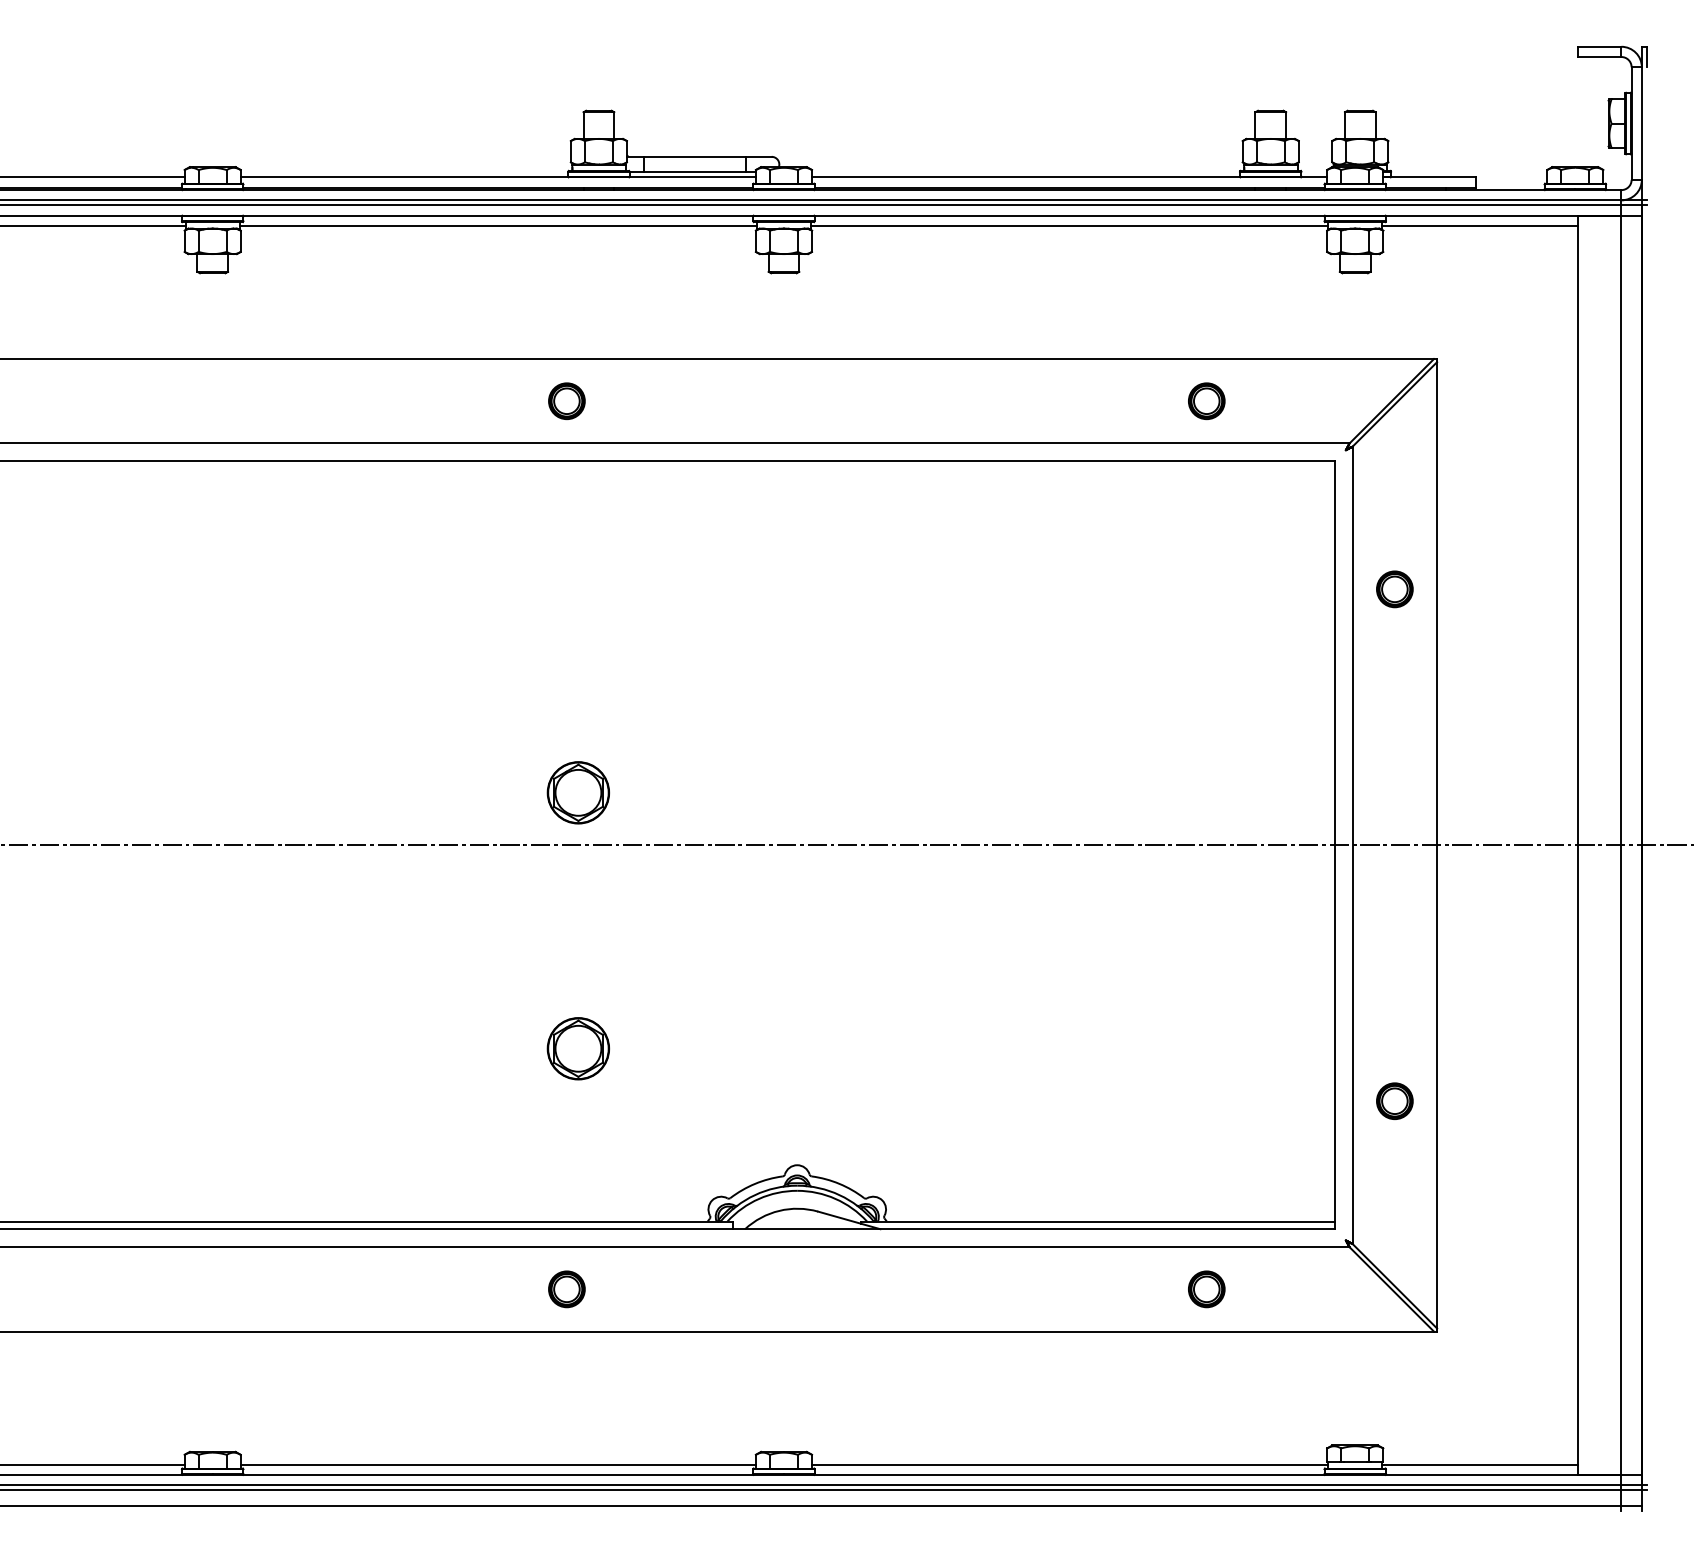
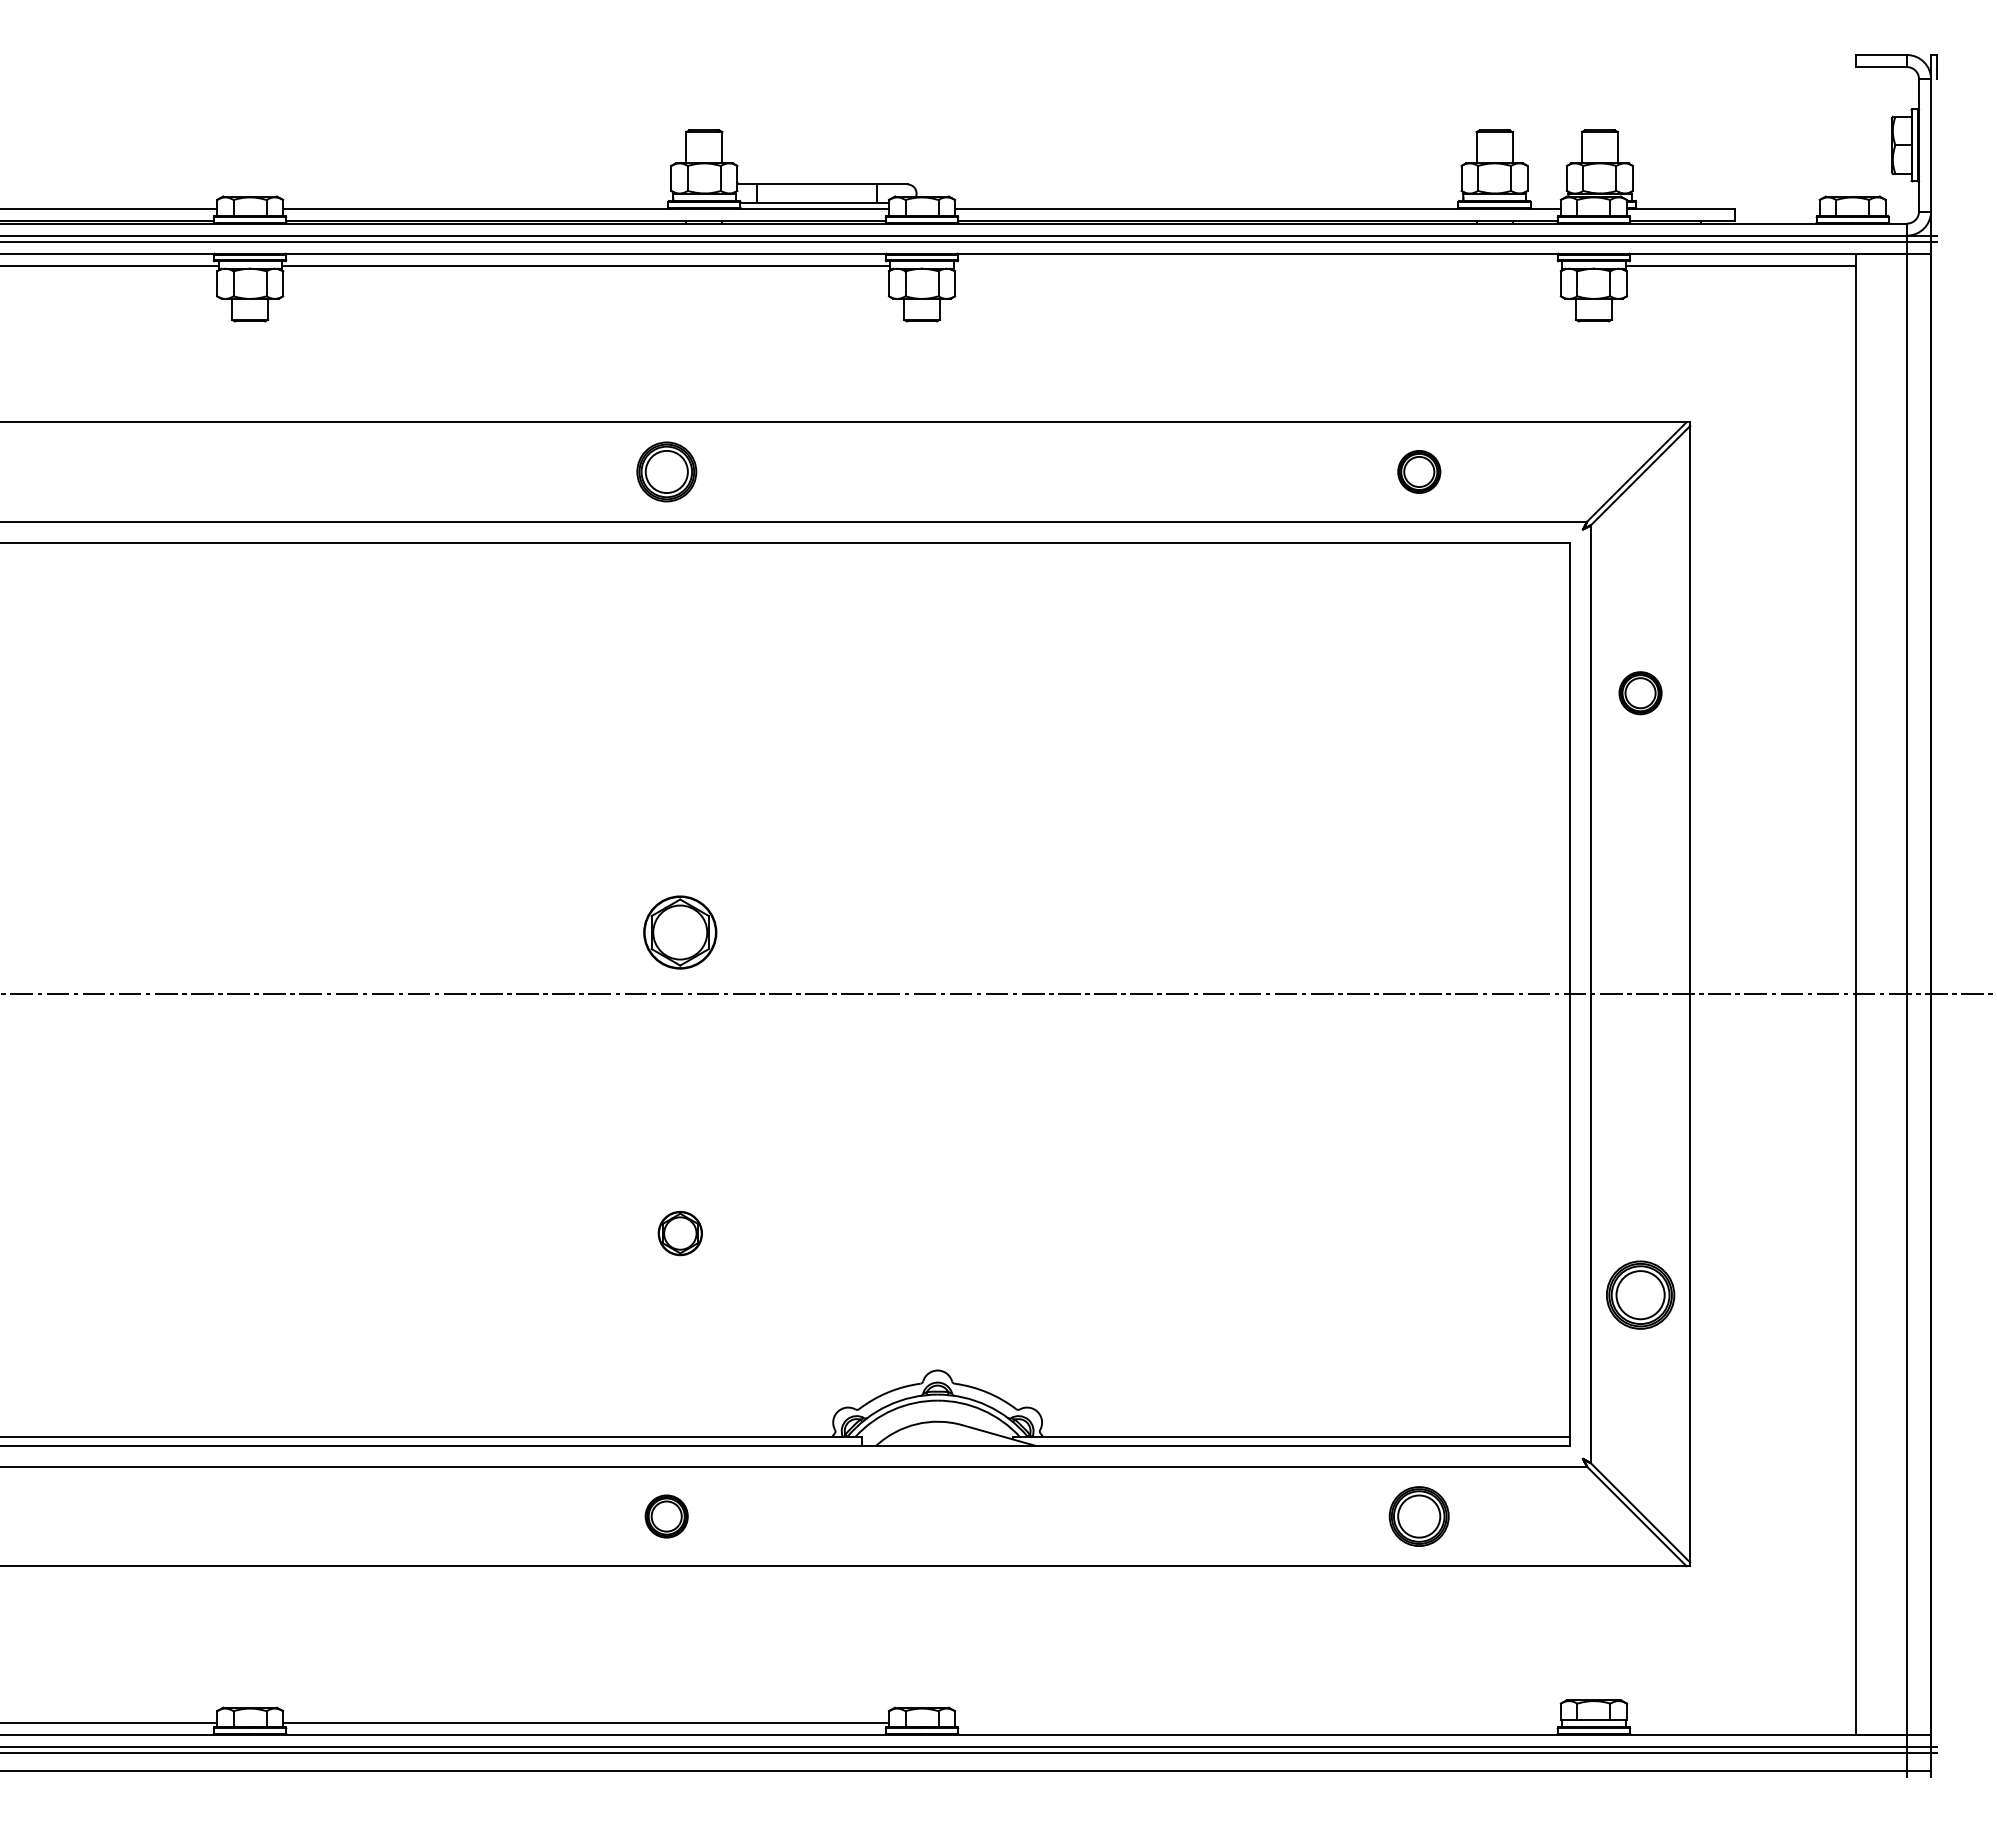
line: (1069, 225) -> (1257, 265), removed
part: (566, 400) -> (666, 471), size x1.4
part: (578, 1048) -> (680, 1233), size x0.6
part: (1394, 1101) -> (1640, 1295), size x1.6
part: (1206, 1289) -> (1419, 1516), size x1.4
line: (1070, 1464) -> (1258, 1722), removed
line: (1479, 1464) -> (1740, 1722), removed

